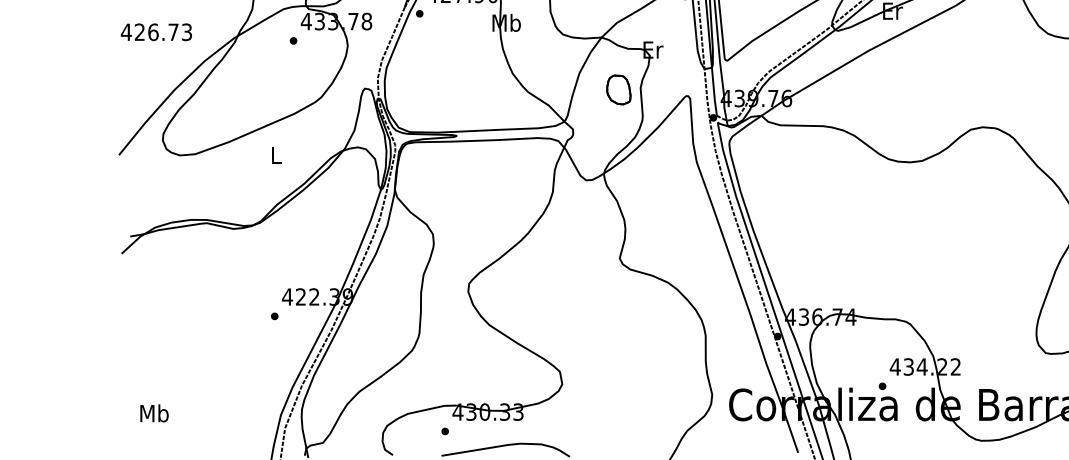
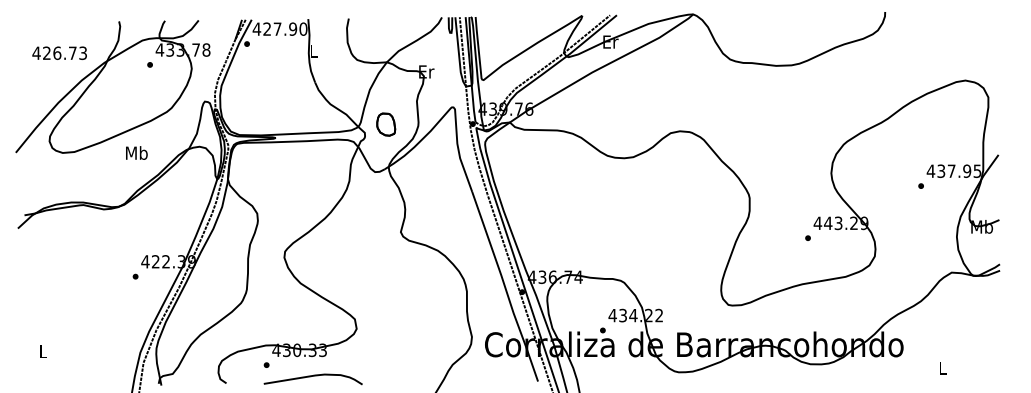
text: (506, 22) -> (313, 50), Mb -> L
text: (156, 31) -> (59, 52), moved
part: (619, 89) -> (386, 124), moved
text: (275, 154) -> (136, 152), L -> Mb
text: (154, 413) -> (43, 351), Mb -> L

